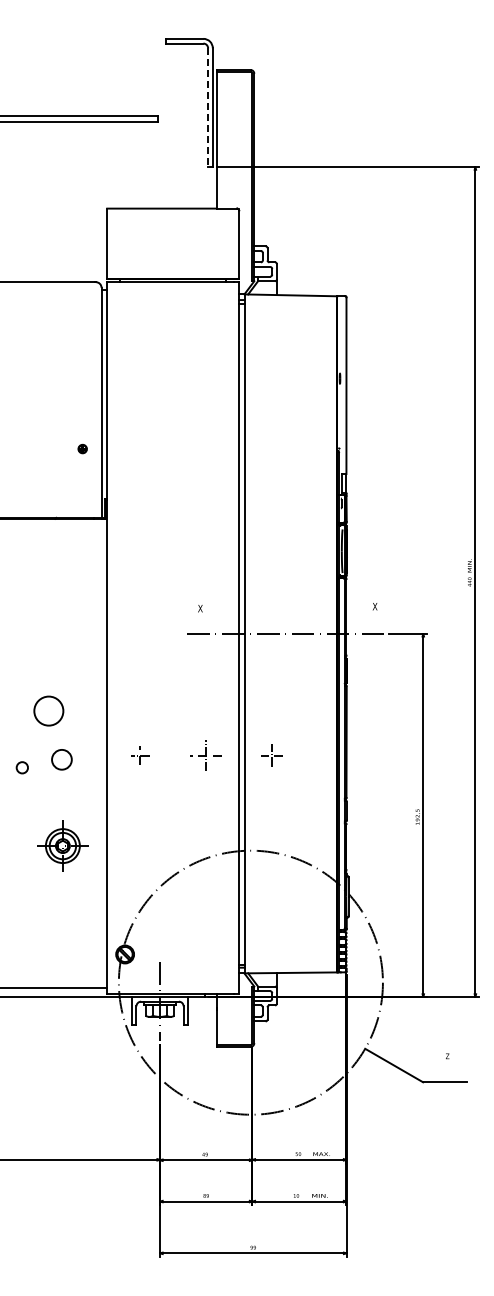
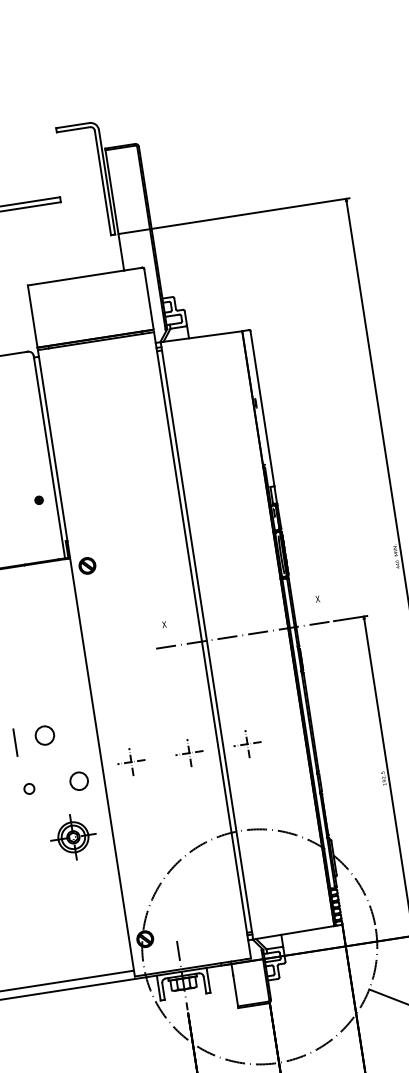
line: (208, 108) -> (103, 183), dashed -> solid
part: (124, 529) -> (86, 565), added
circle: (48, 711) -> (44, 735), size x0.71
line: (14, 713) -> (15, 742), added
part: (139, 755) -> (130, 762), size x1.67
part: (271, 755) -> (246, 744), size x1.43
circle: (61, 759) -> (78, 781), moved
part: (62, 845) -> (72, 836), moved

